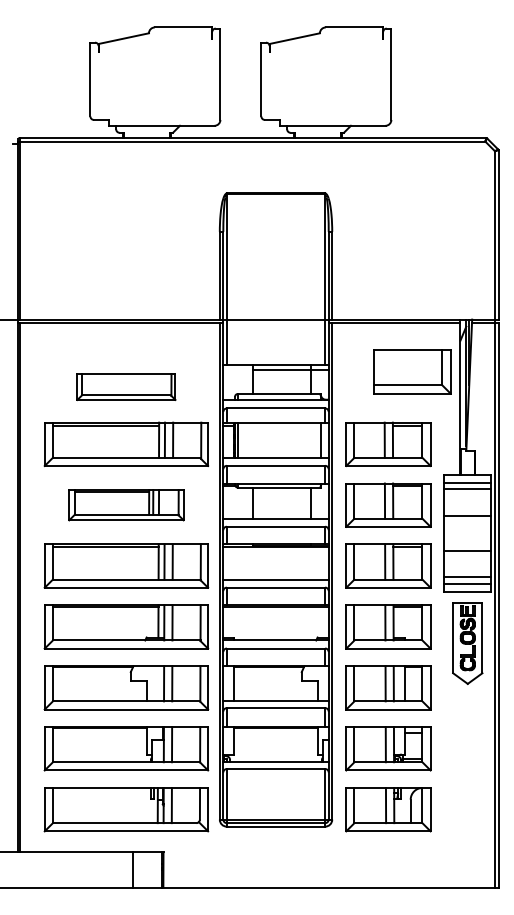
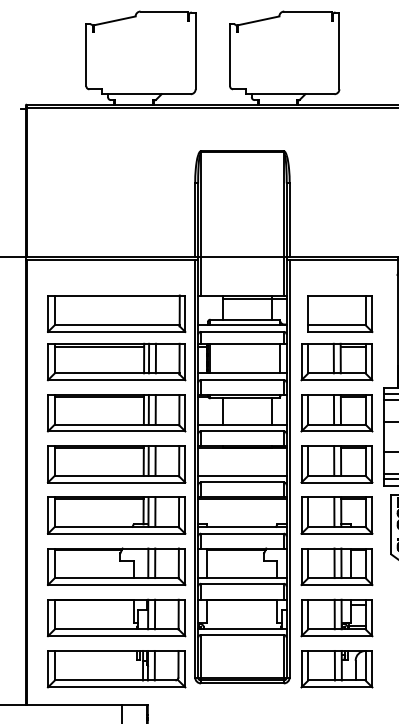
part: (412, 371) -> (340, 313), moved
part: (126, 386) -> (116, 313), size x1.67
part: (126, 504) -> (116, 412), size x1.43

